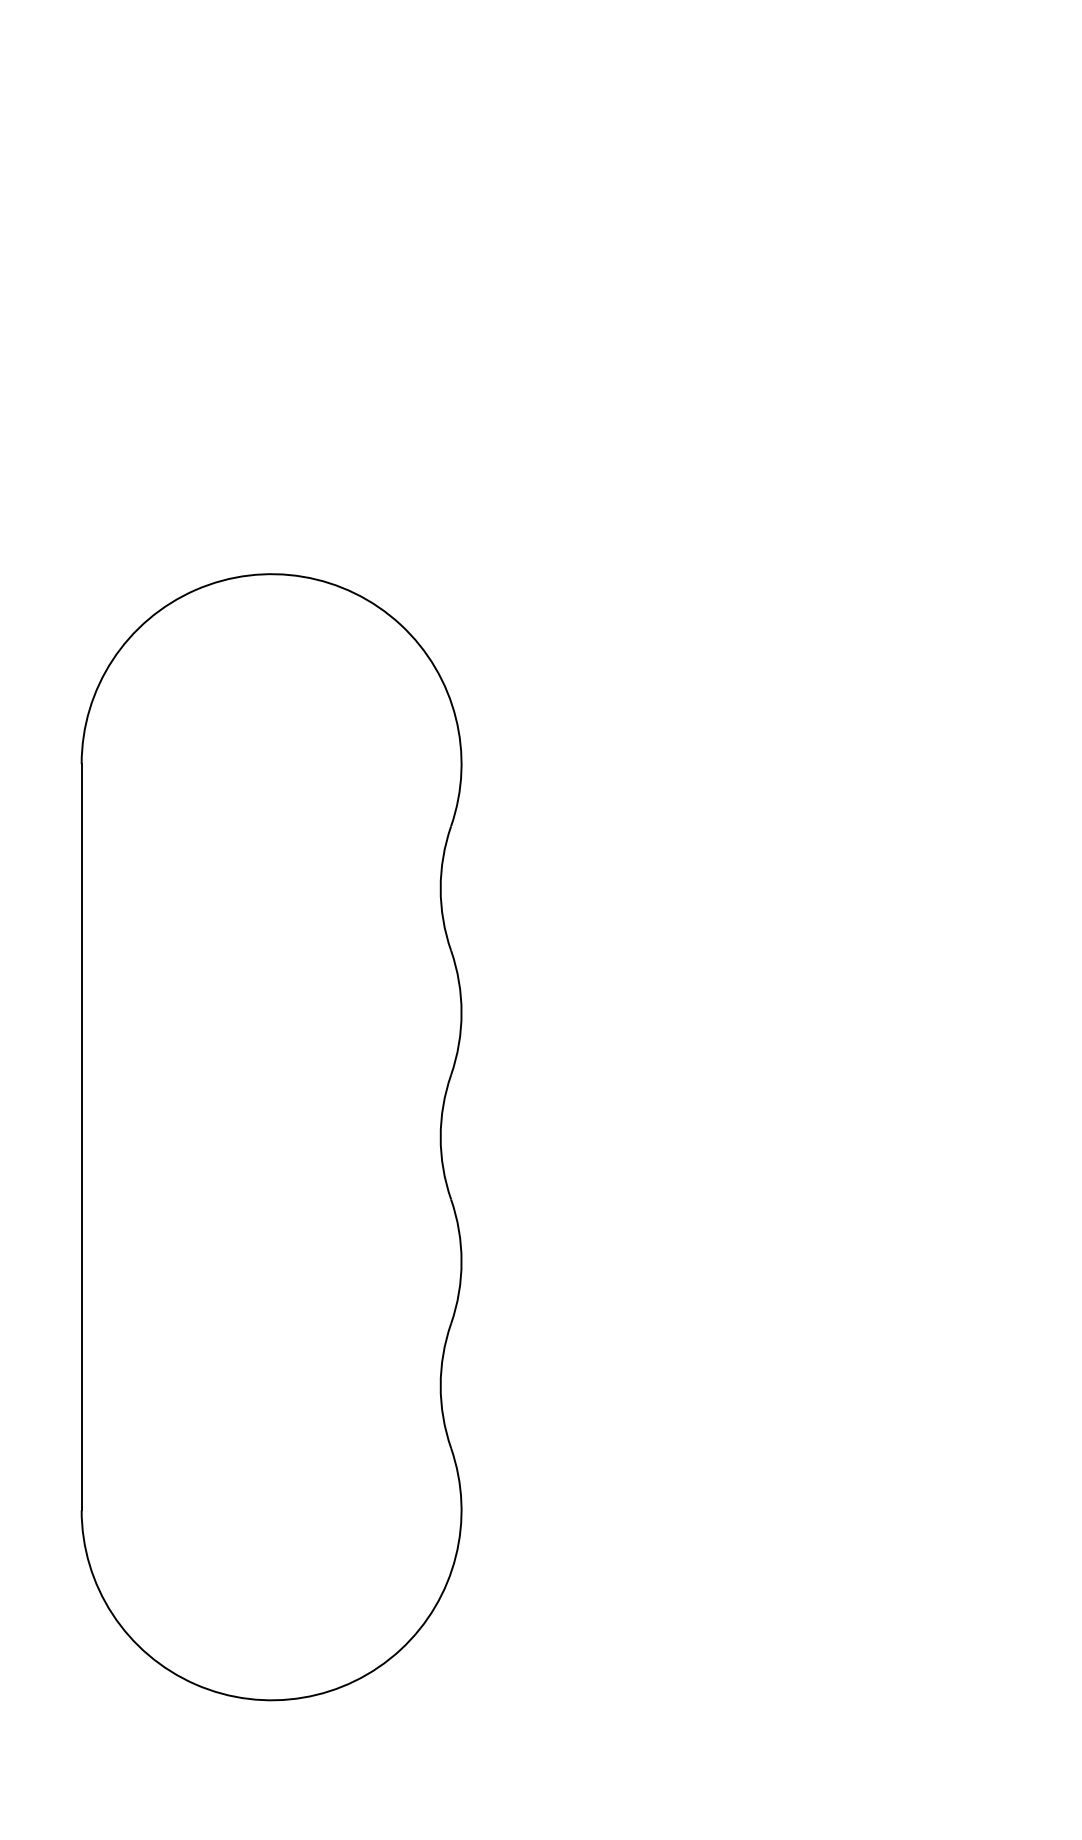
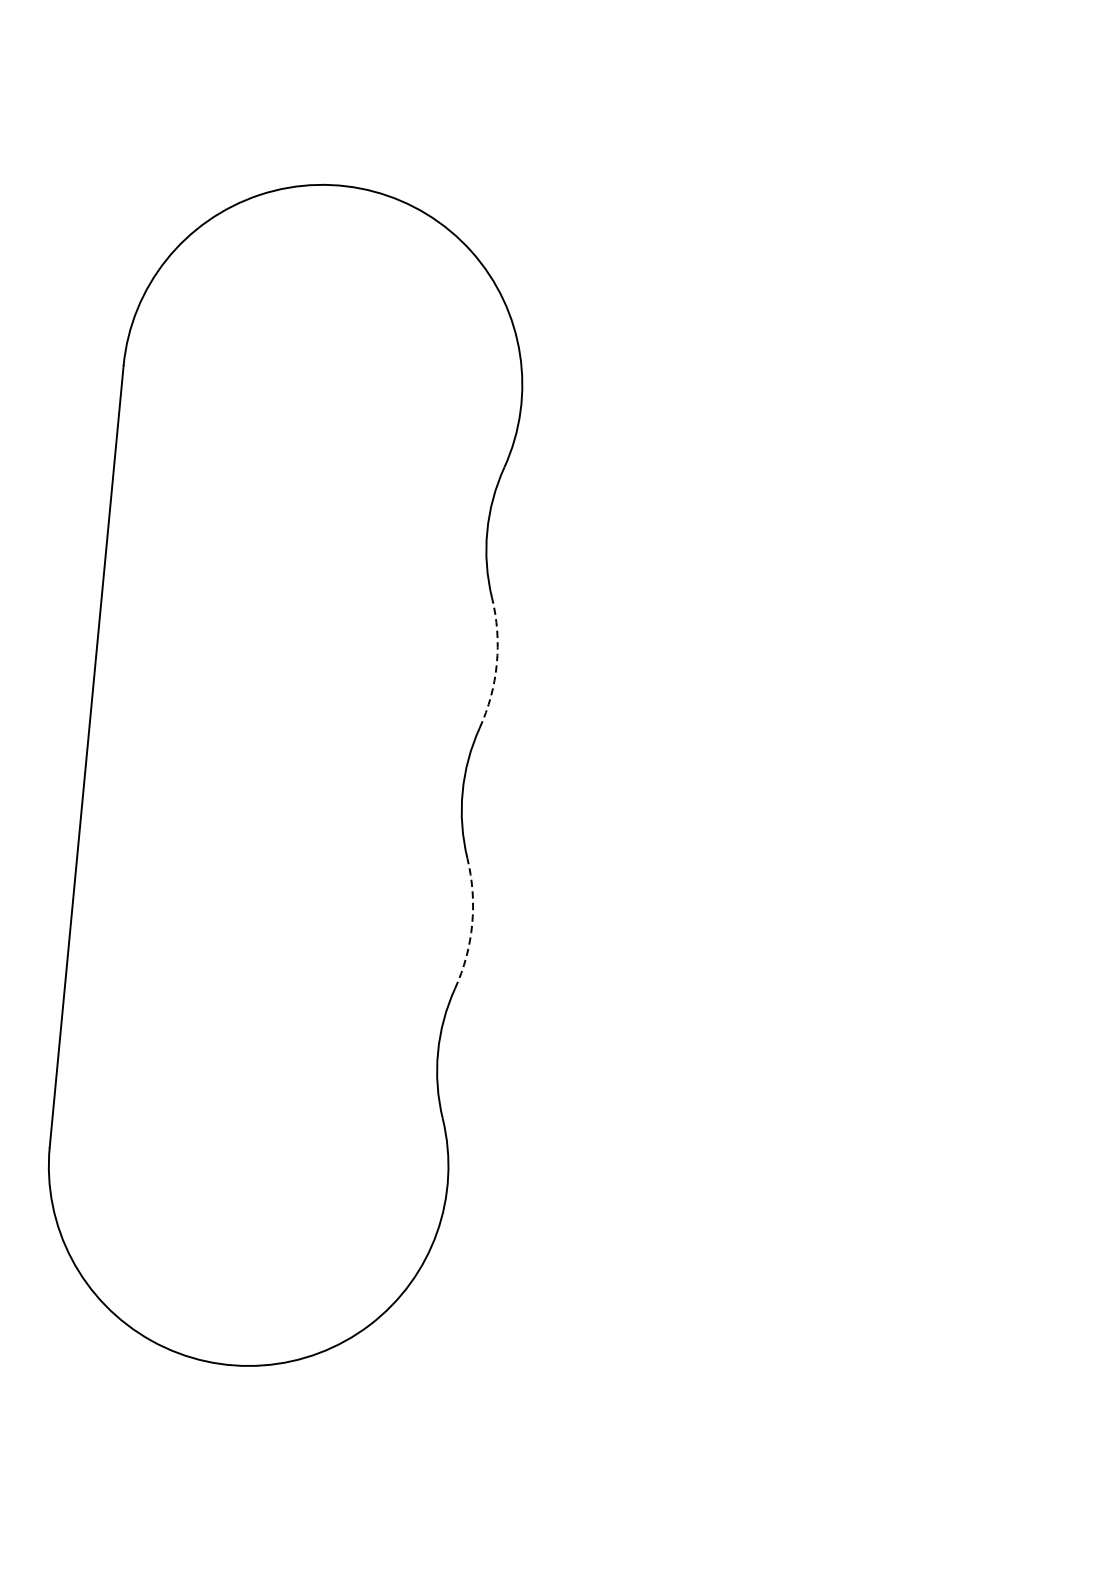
arc: (461, 1012) -> (496, 663), solid -> dashed
arc: (461, 1261) -> (472, 924), solid -> dashed

